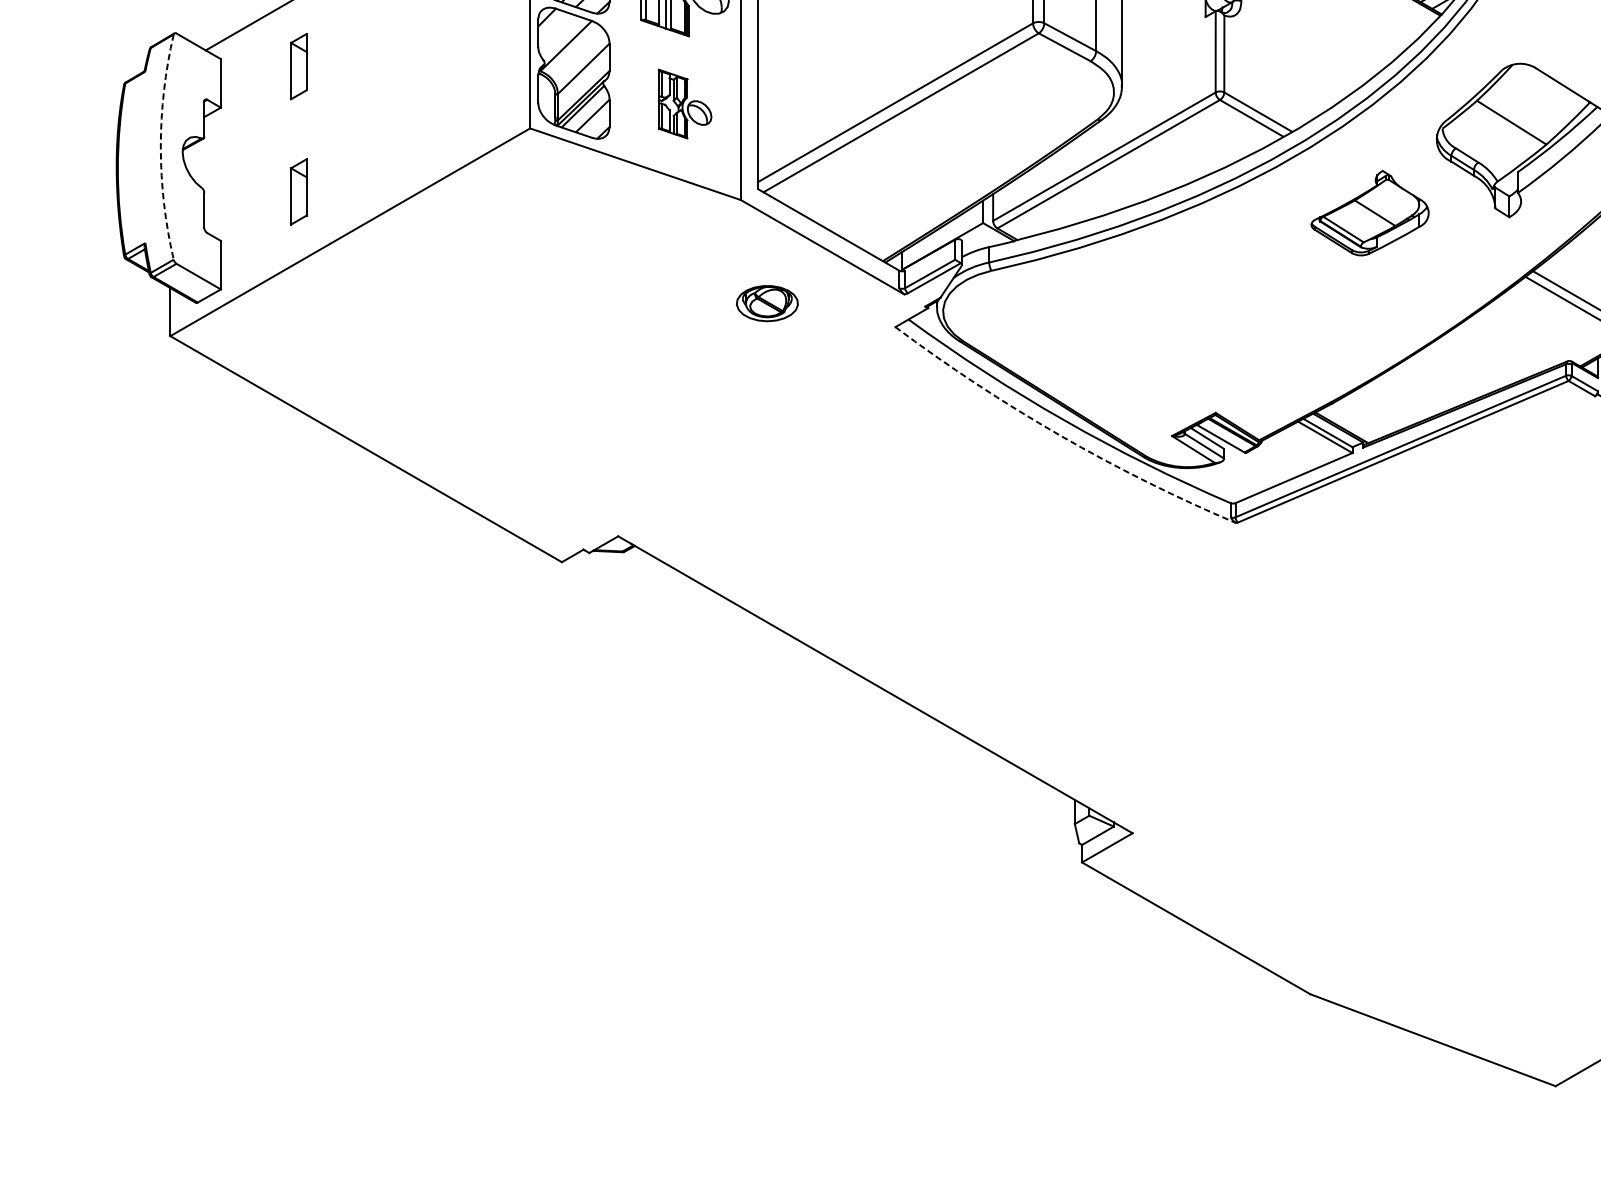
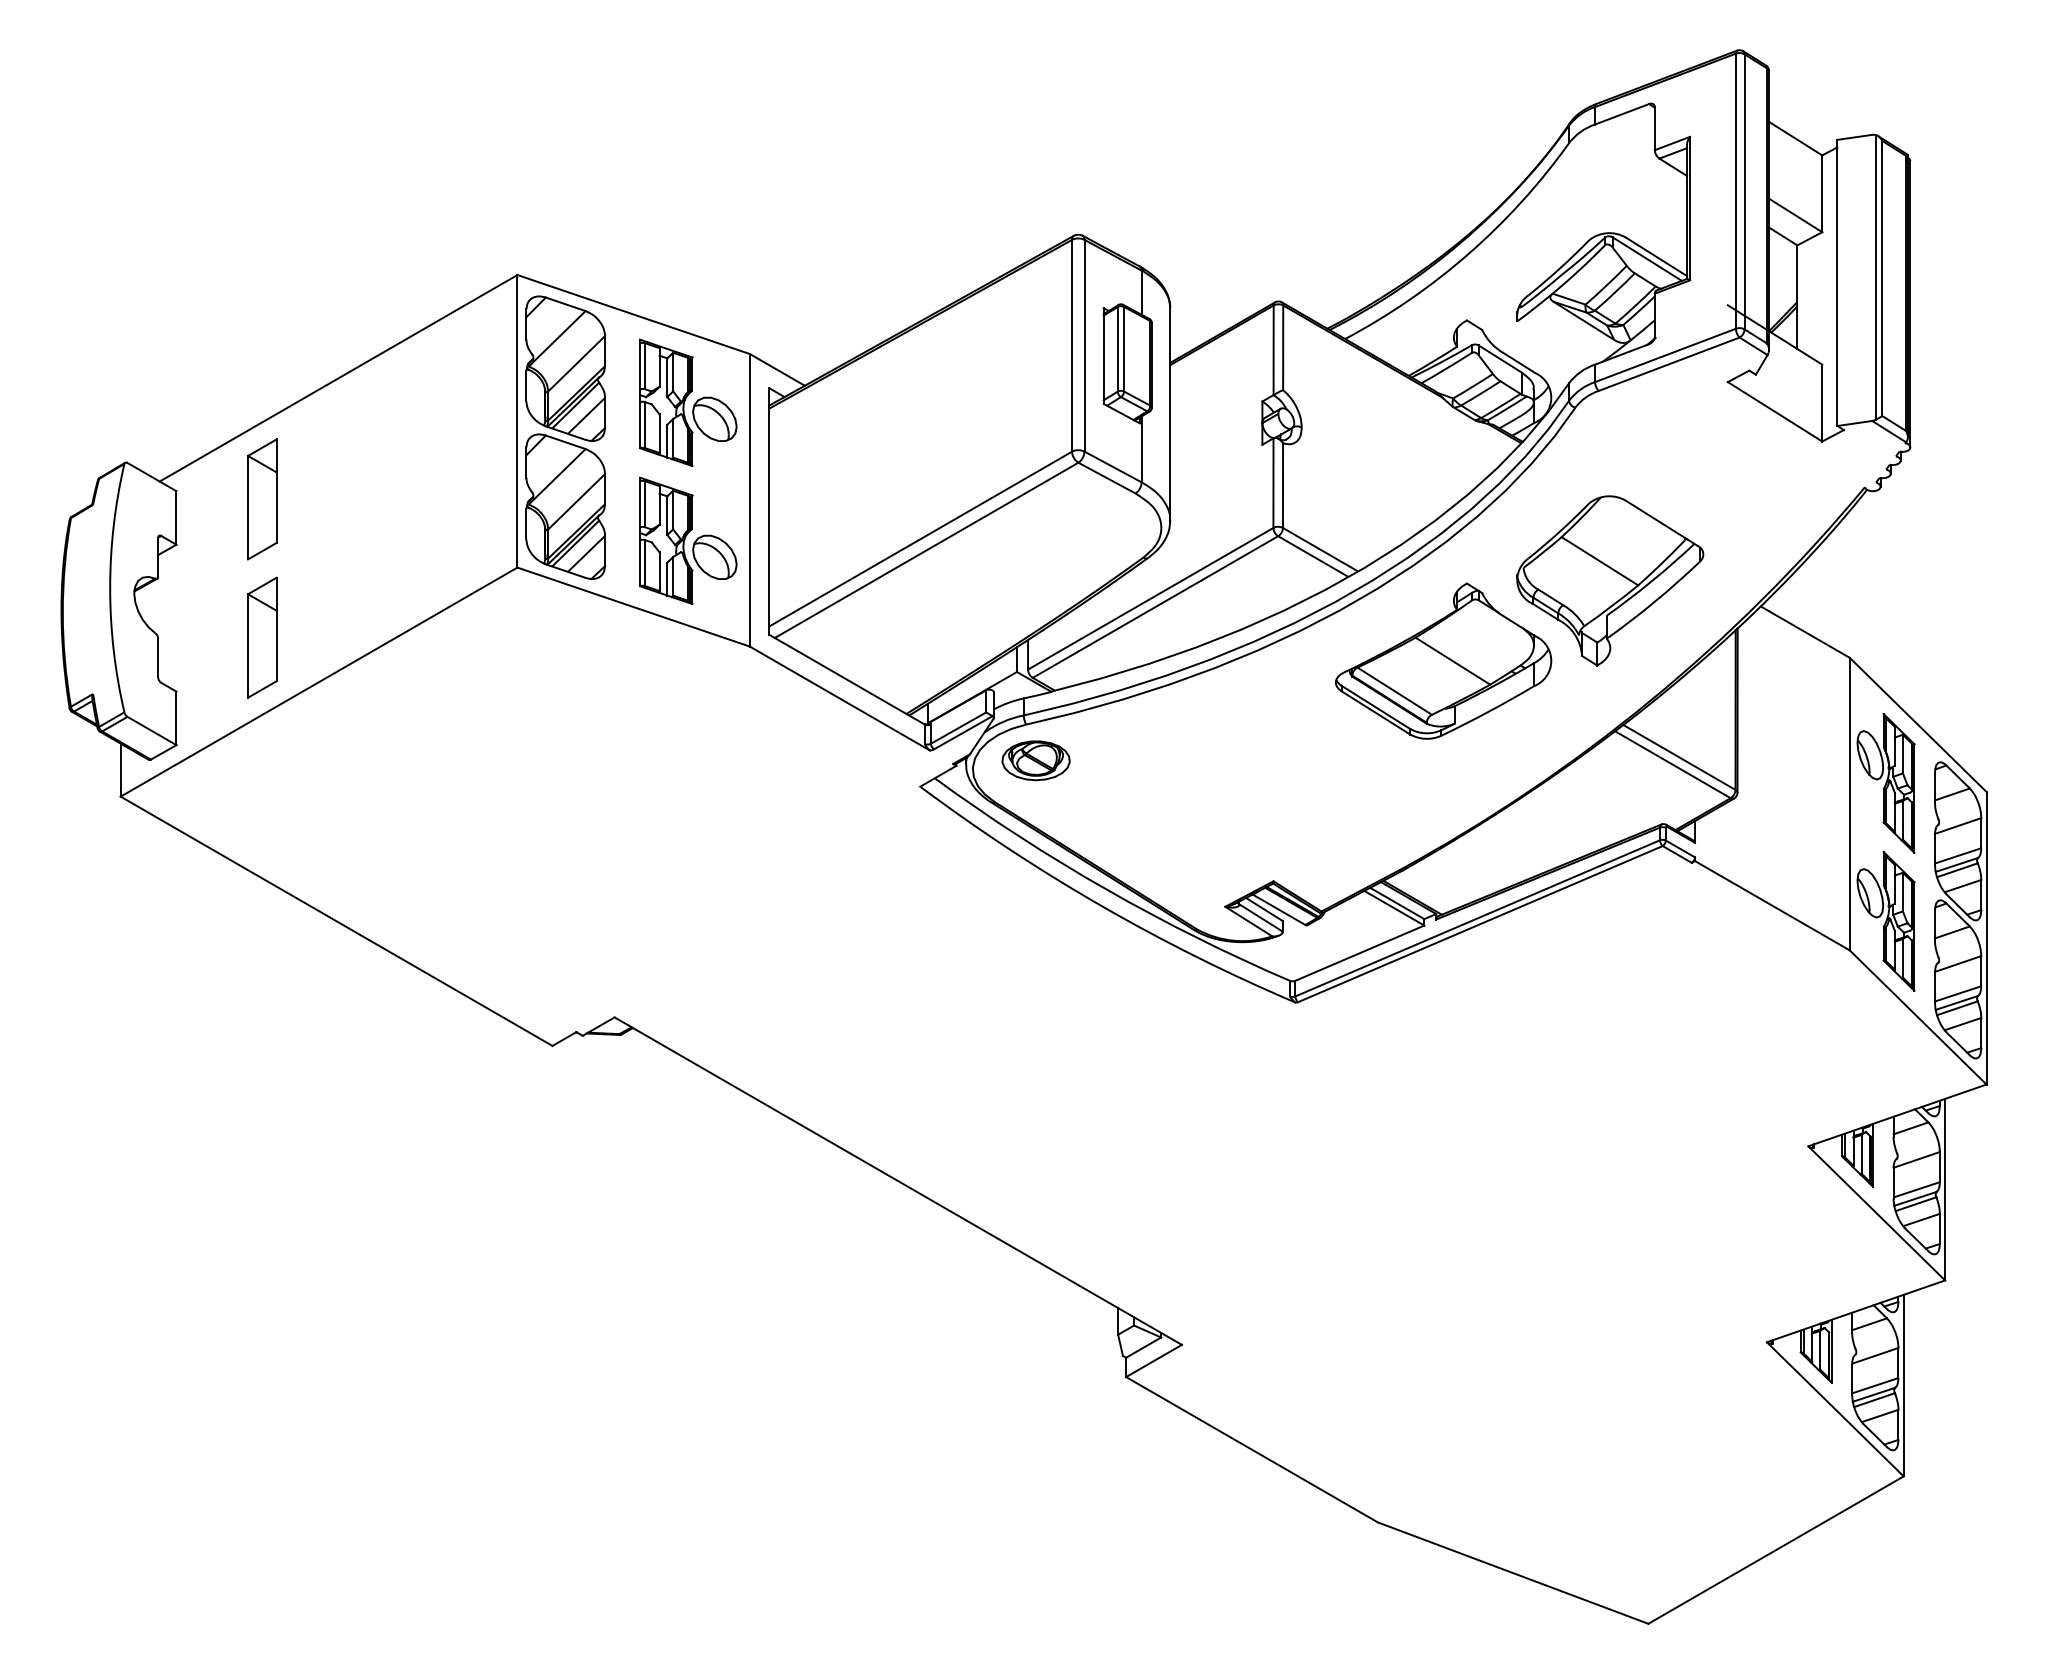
part: (298, 66) -> (262, 499), size x1.67
part: (685, 103) -> (688, 540), size x1.67
arc: (161, 147) -> (110, 588), dashed -> solid
part: (298, 191) -> (262, 637), size x1.67
part: (1369, 212) -> (1443, 660), size x1.67
part: (766, 303) -> (1035, 760), moved
arc: (1059, 435) -> (1101, 906), dashed -> solid

